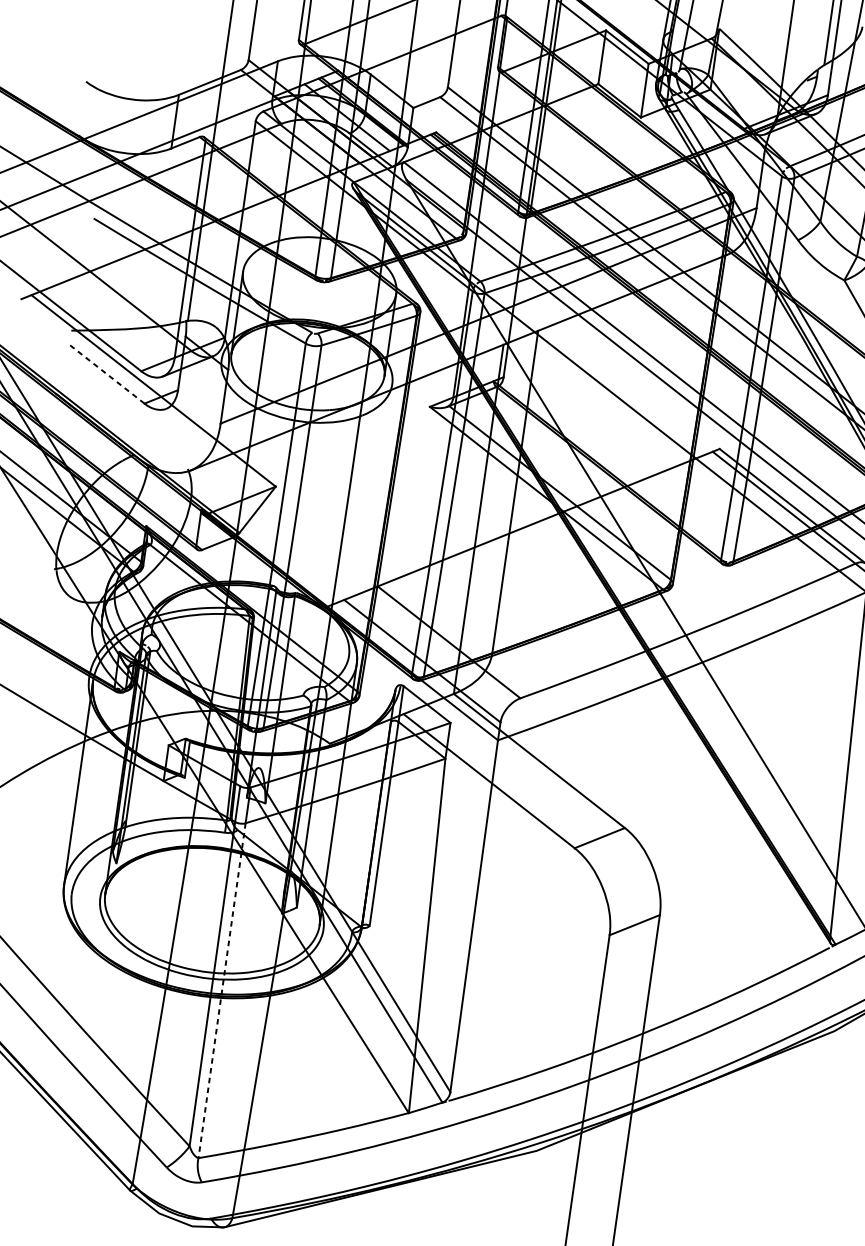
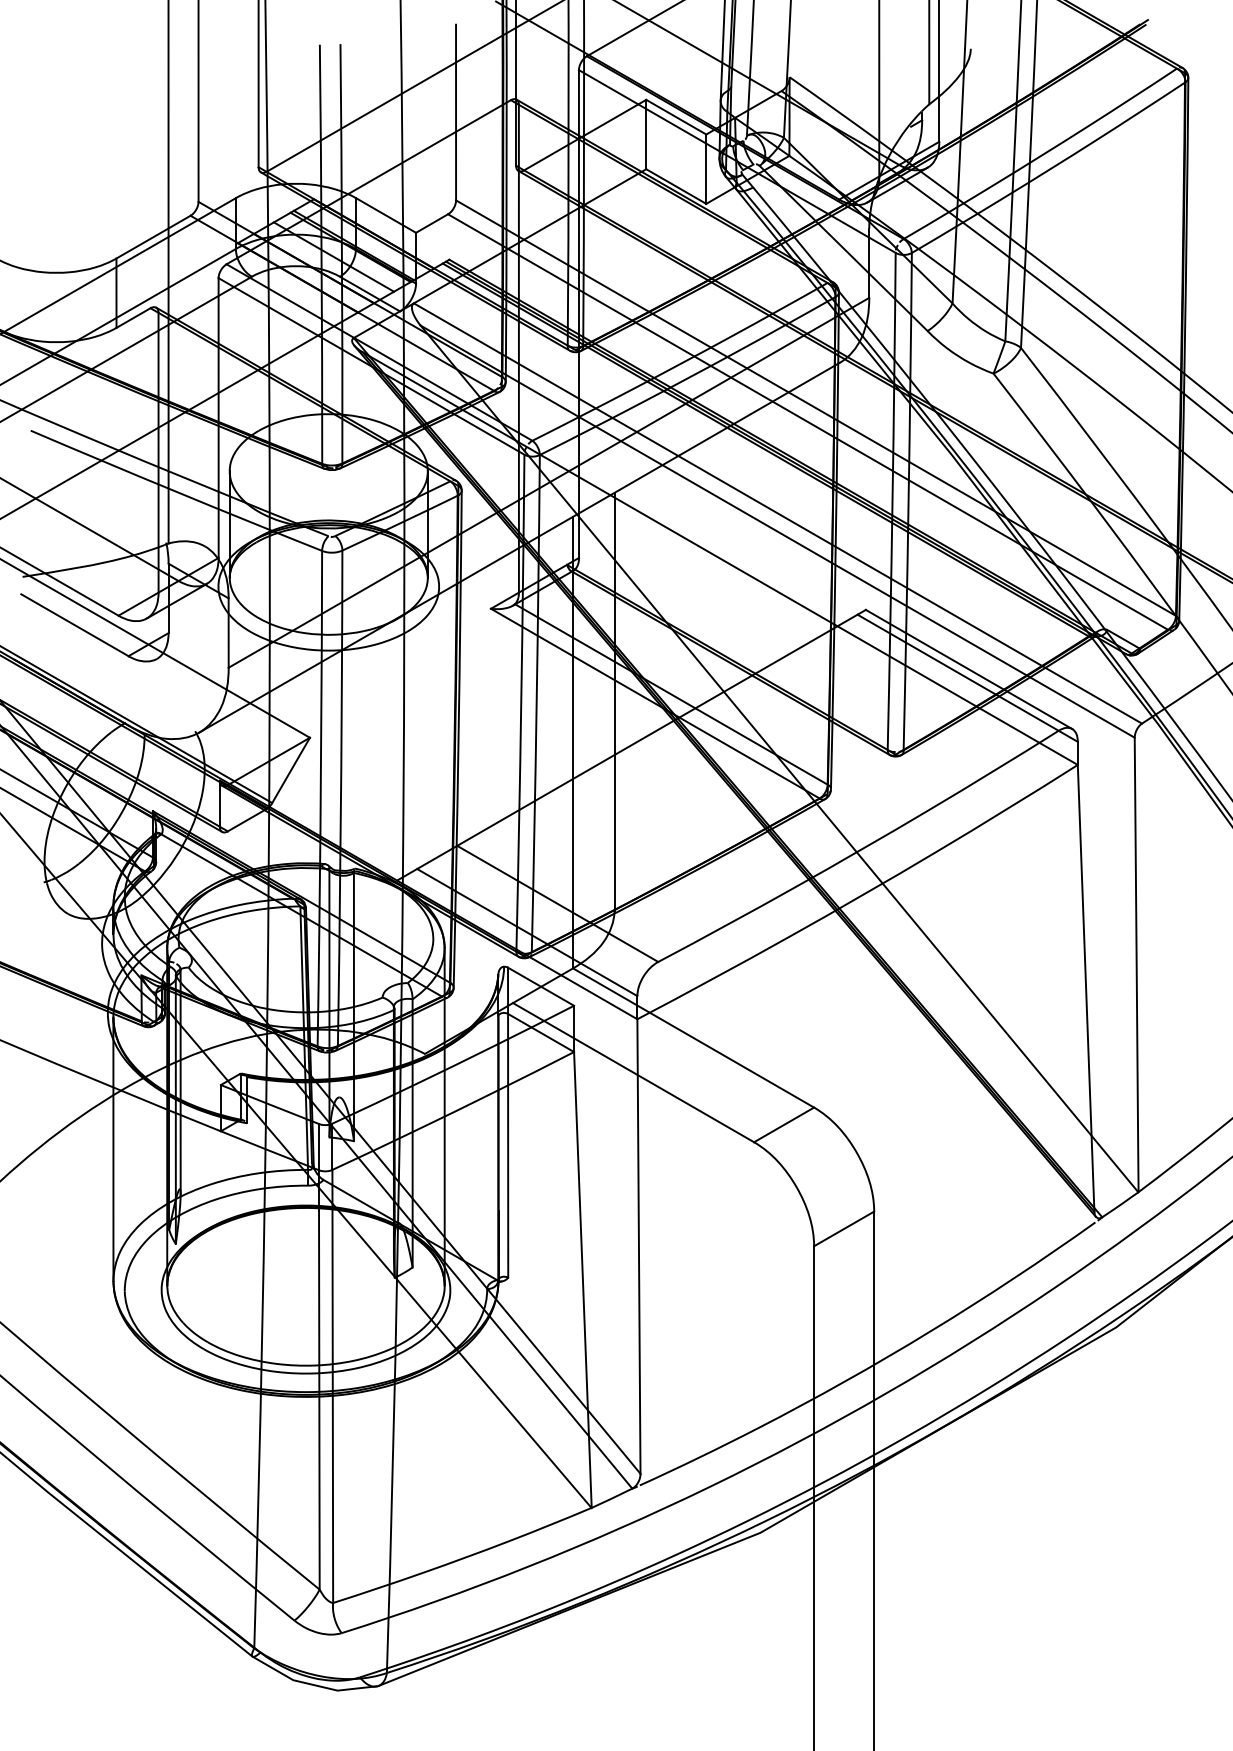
line: (106, 373) -> (74, 625), dashed -> solid
line: (221, 990) -> (332, 1386), dashed -> solid

